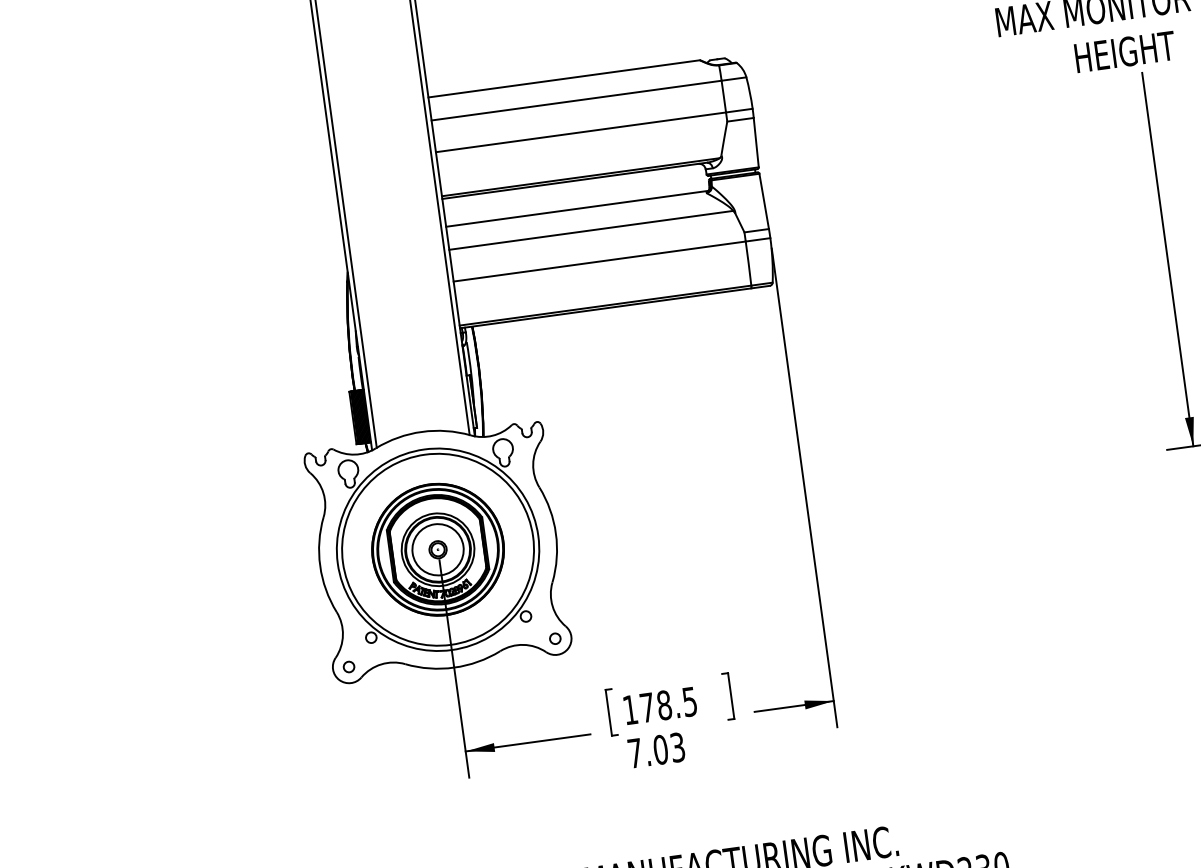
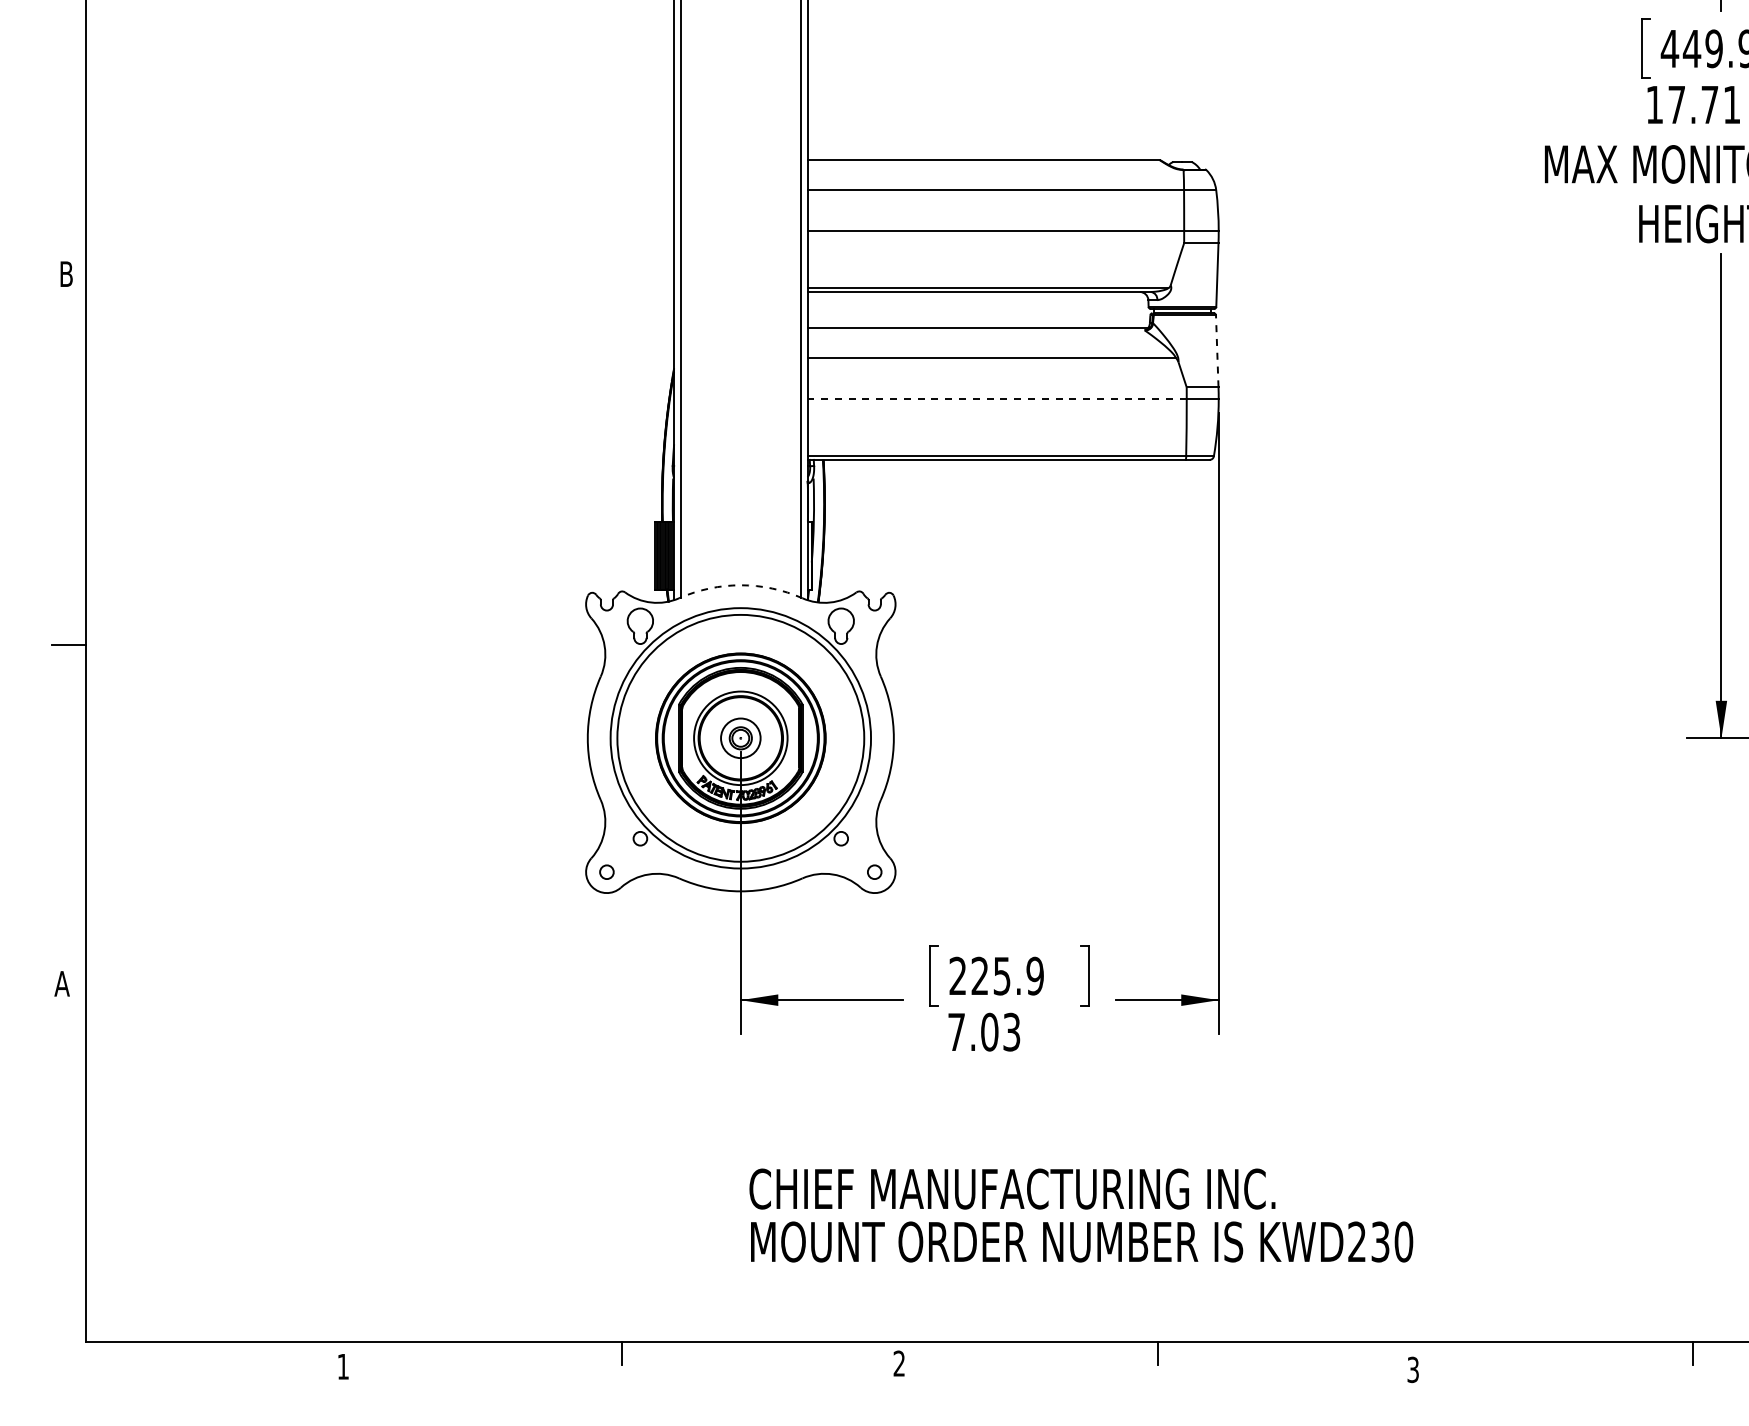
line: (764, 200) -> (1217, 350), solid -> dashed
line: (600, 261) -> (997, 399), solid -> dashed
arc: (421, 432) -> (740, 585), solid -> dashed
circle: (437, 549) -> (740, 738), size x0.6
text: (660, 705) -> (996, 975), 178.5 -> 225.9

